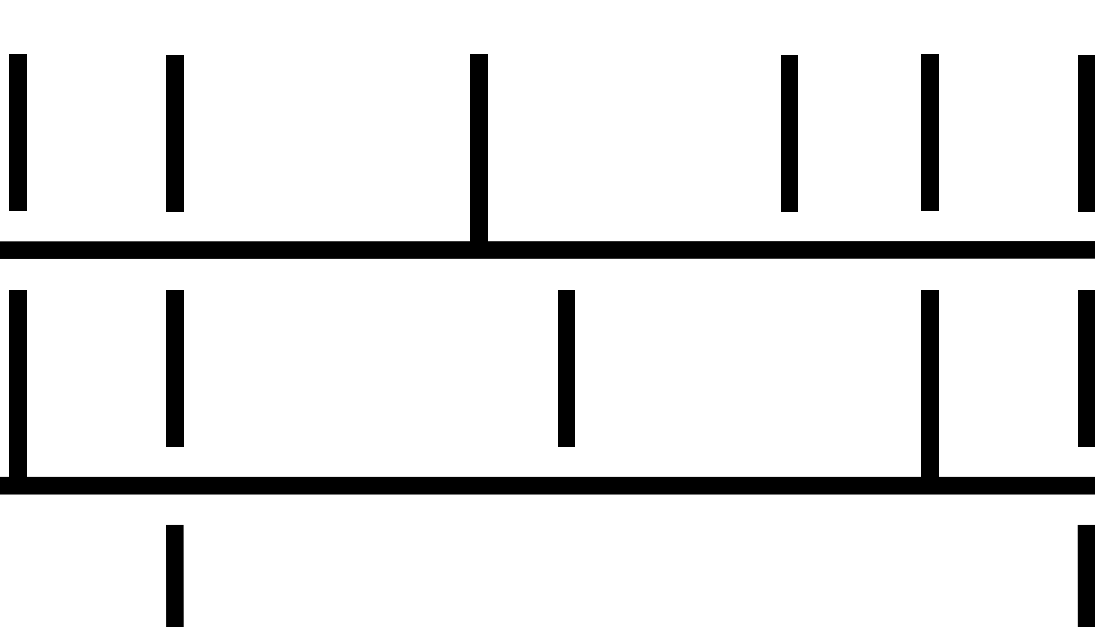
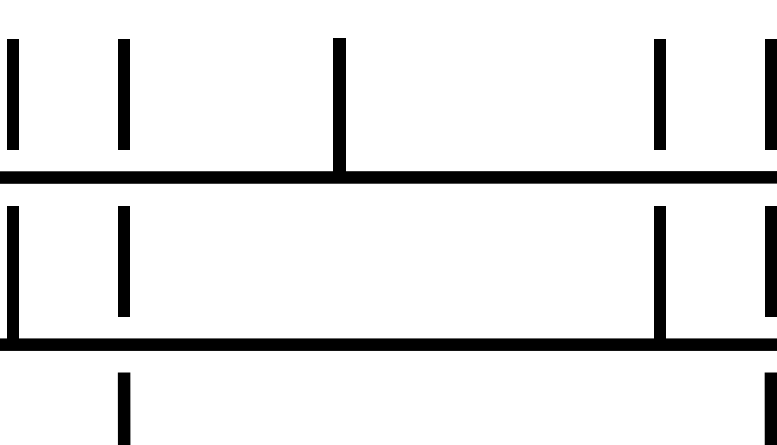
line: (788, 133) -> (559, 94), removed
line: (565, 368) -> (401, 261), removed

